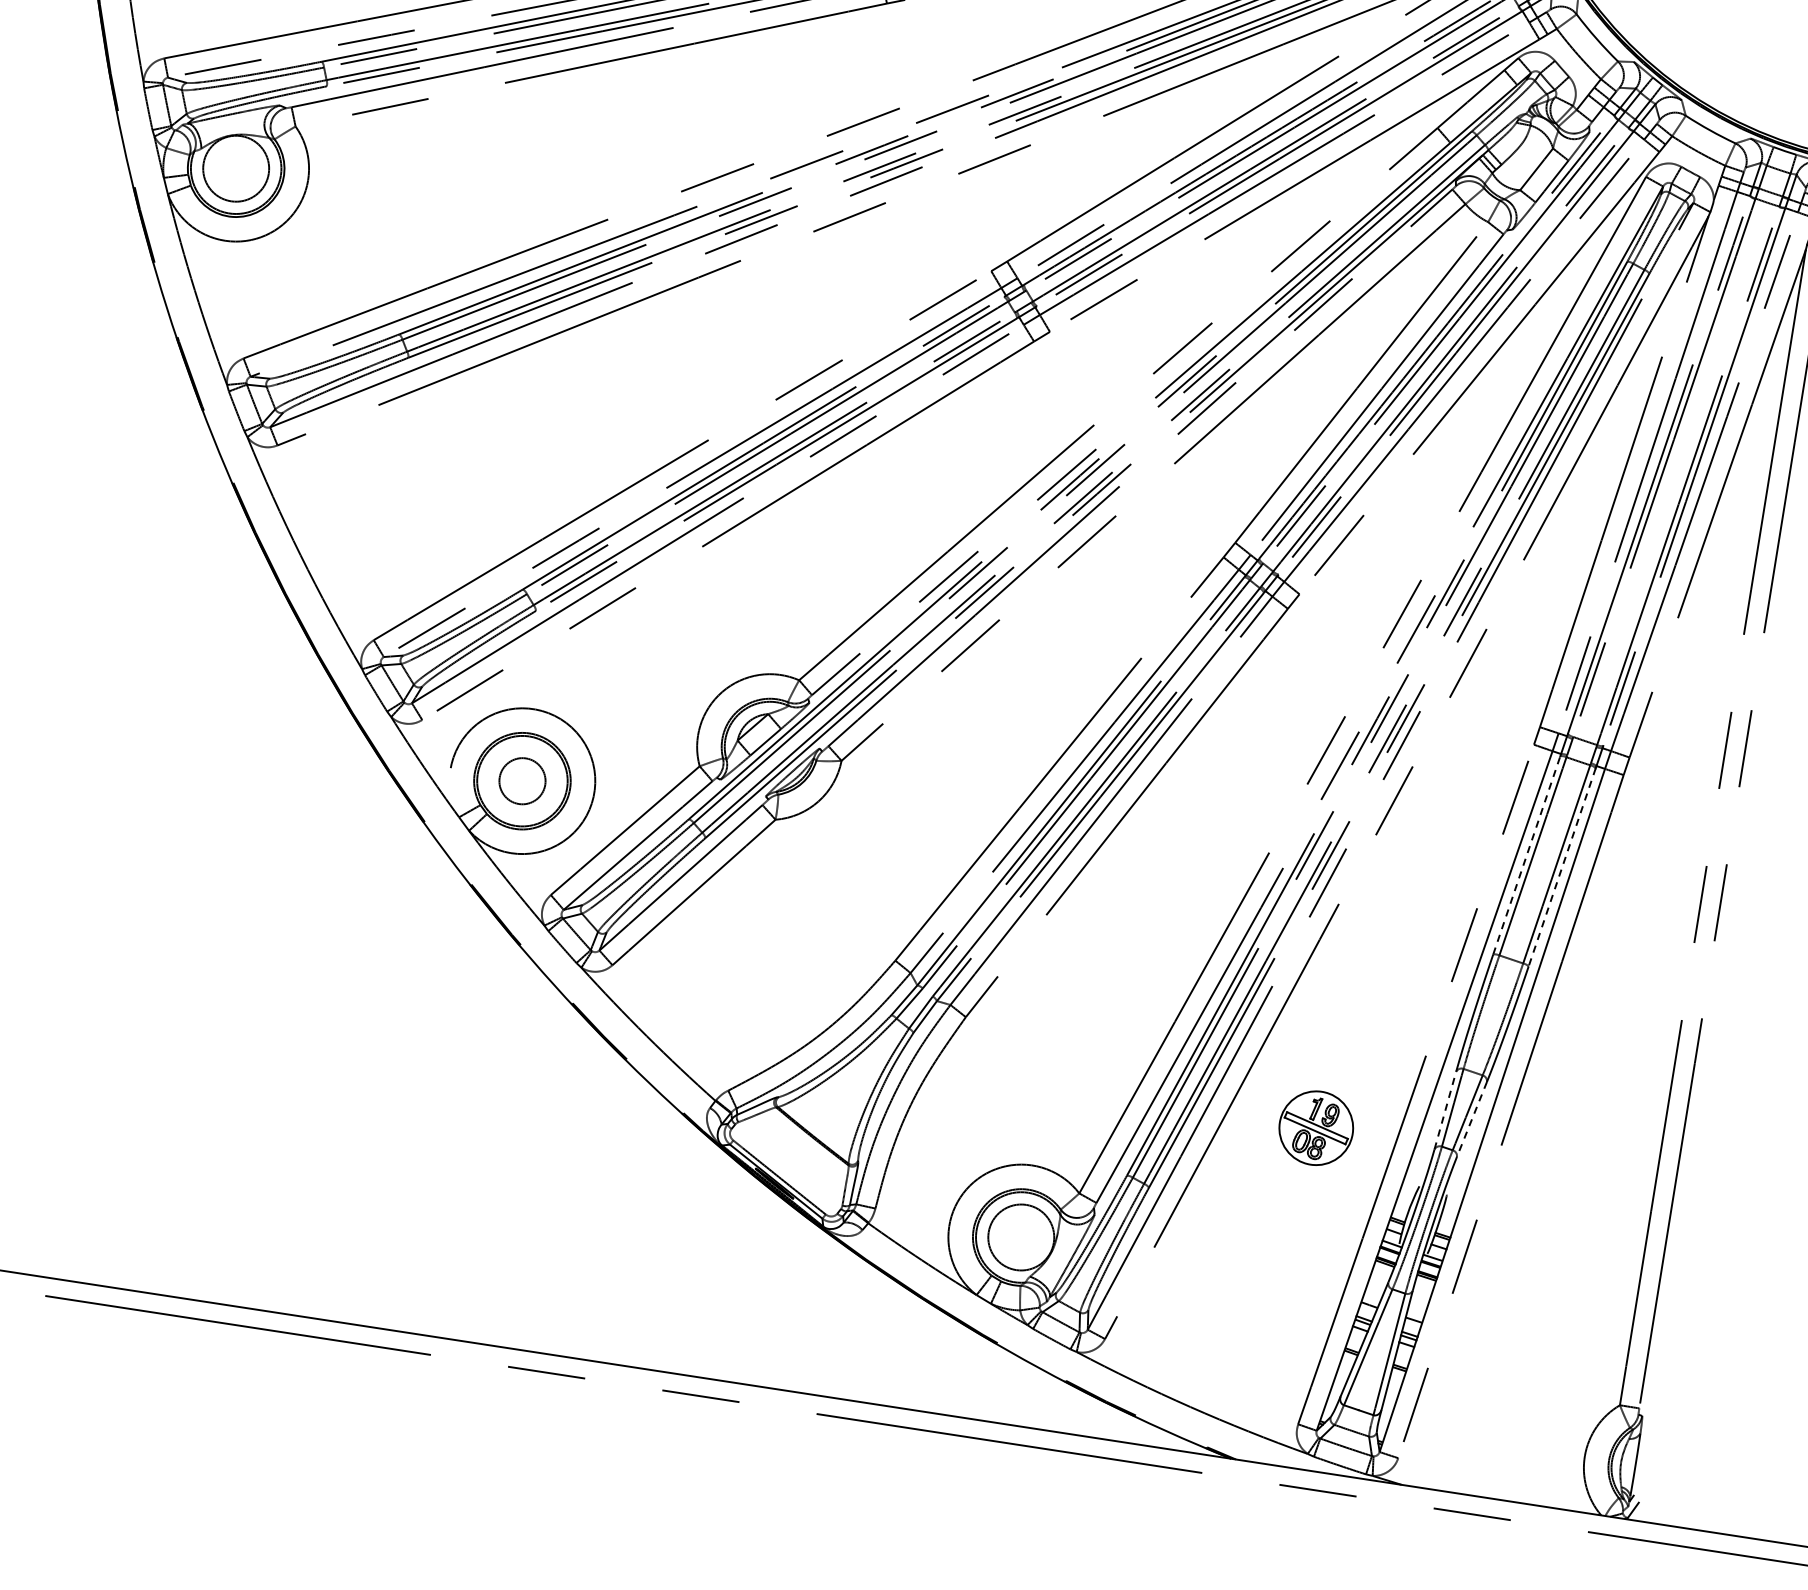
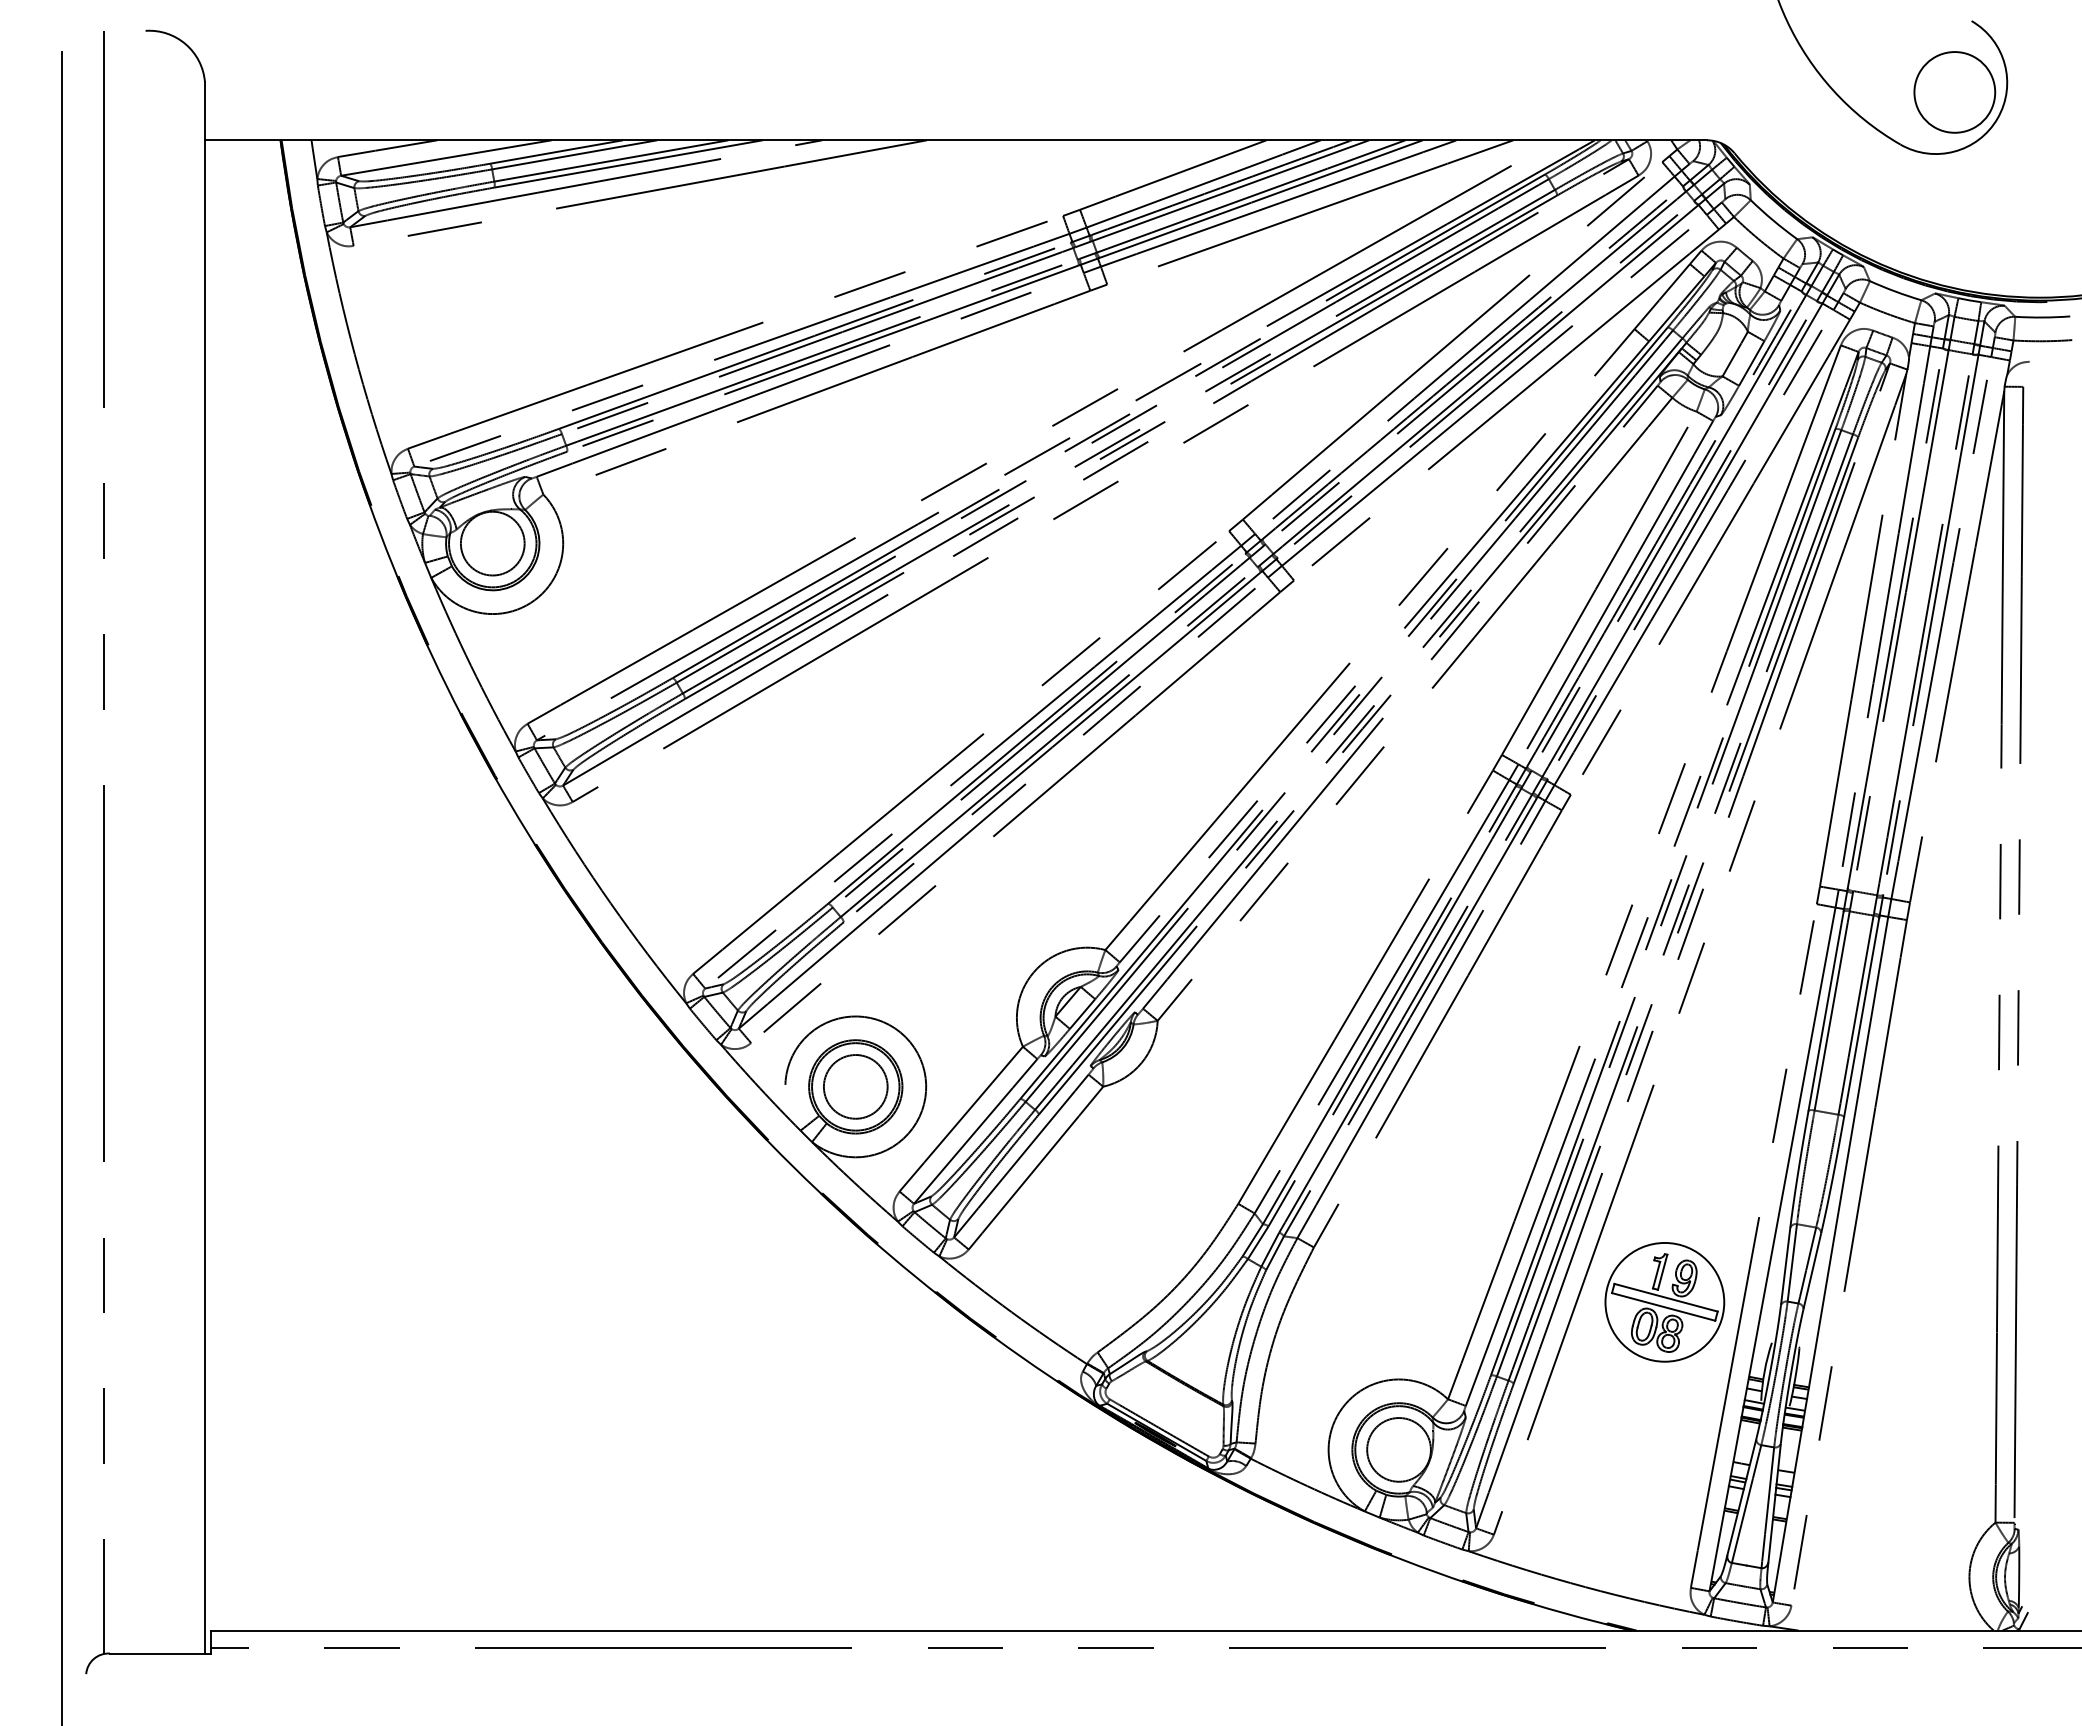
circle: (522, 780) -> (855, 1086), size x1.43
line: (1527, 854) -> (1826, 1010), dashed -> solid
line: (1561, 867) -> (1861, 1017), dashed -> solid
line: (1445, 1111) -> (1785, 1267), dashed -> solid
line: (1472, 1118) -> (1812, 1270), dashed -> solid
part: (1315, 1128) -> (1664, 1302), size x1.67

